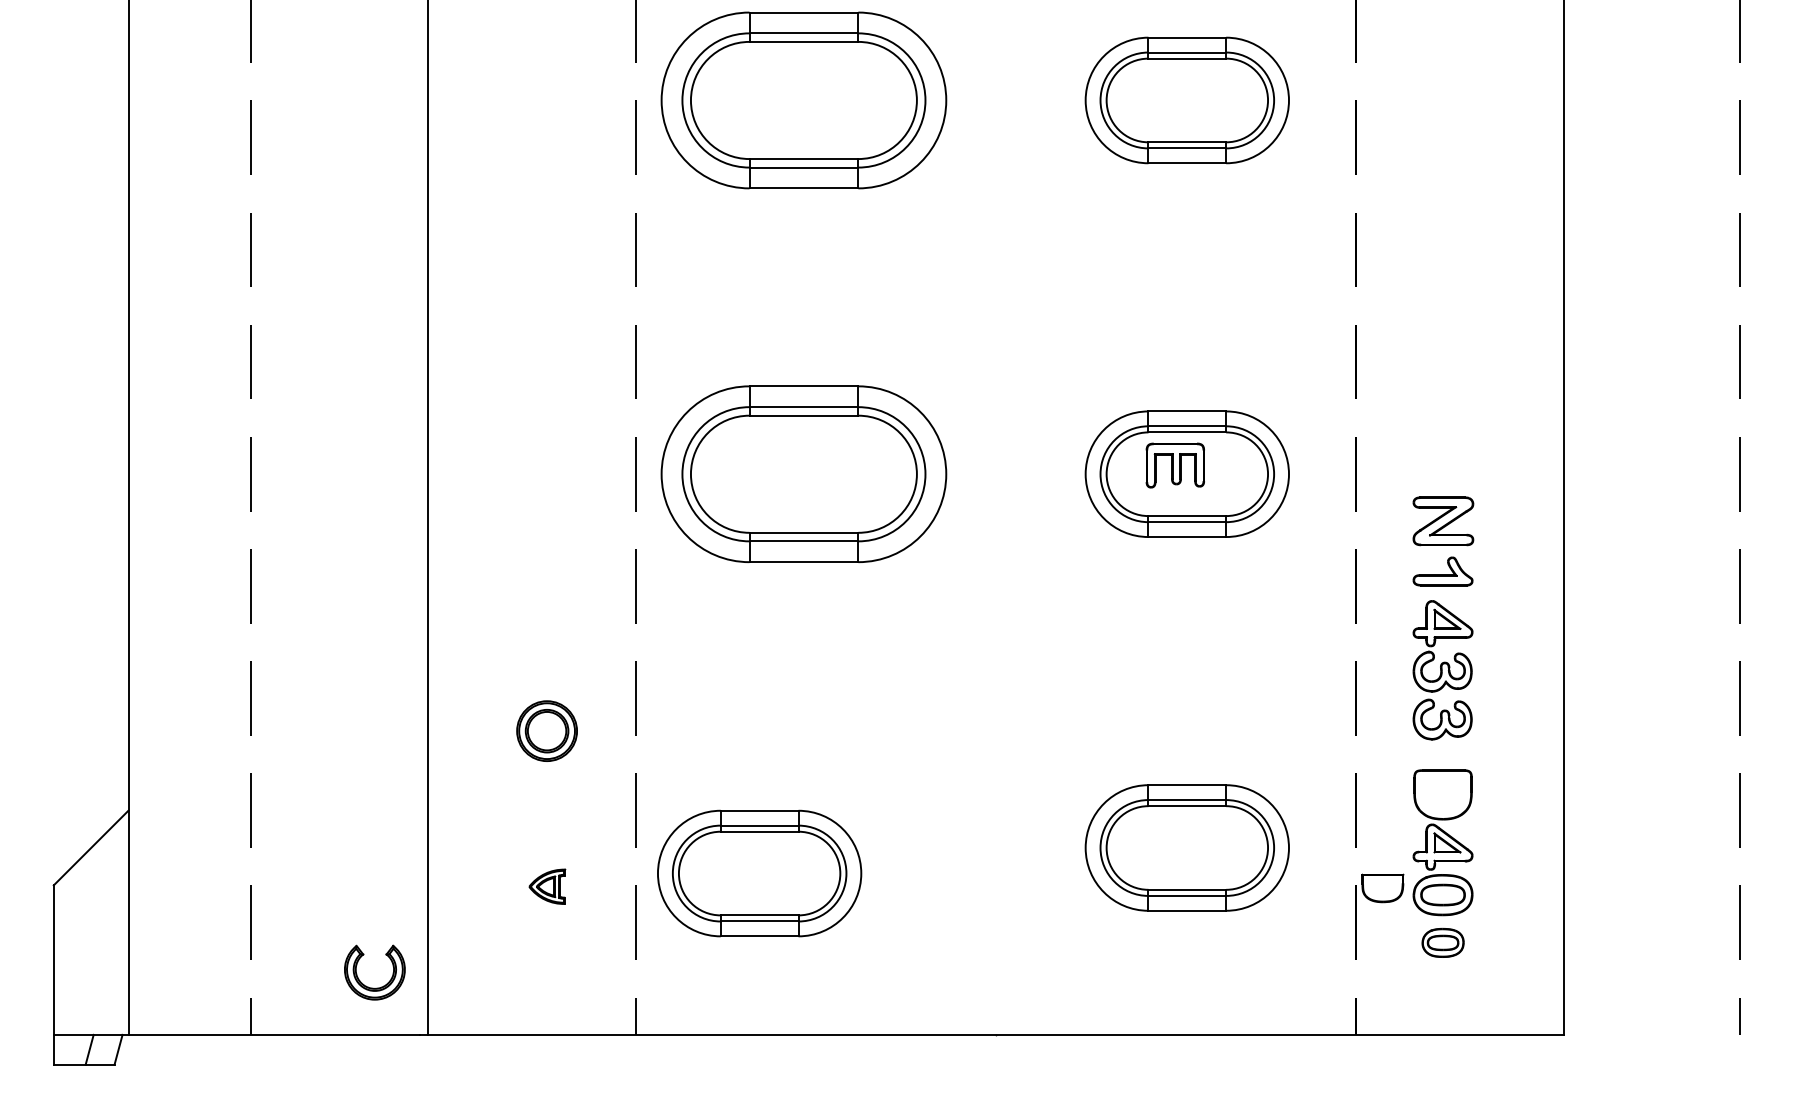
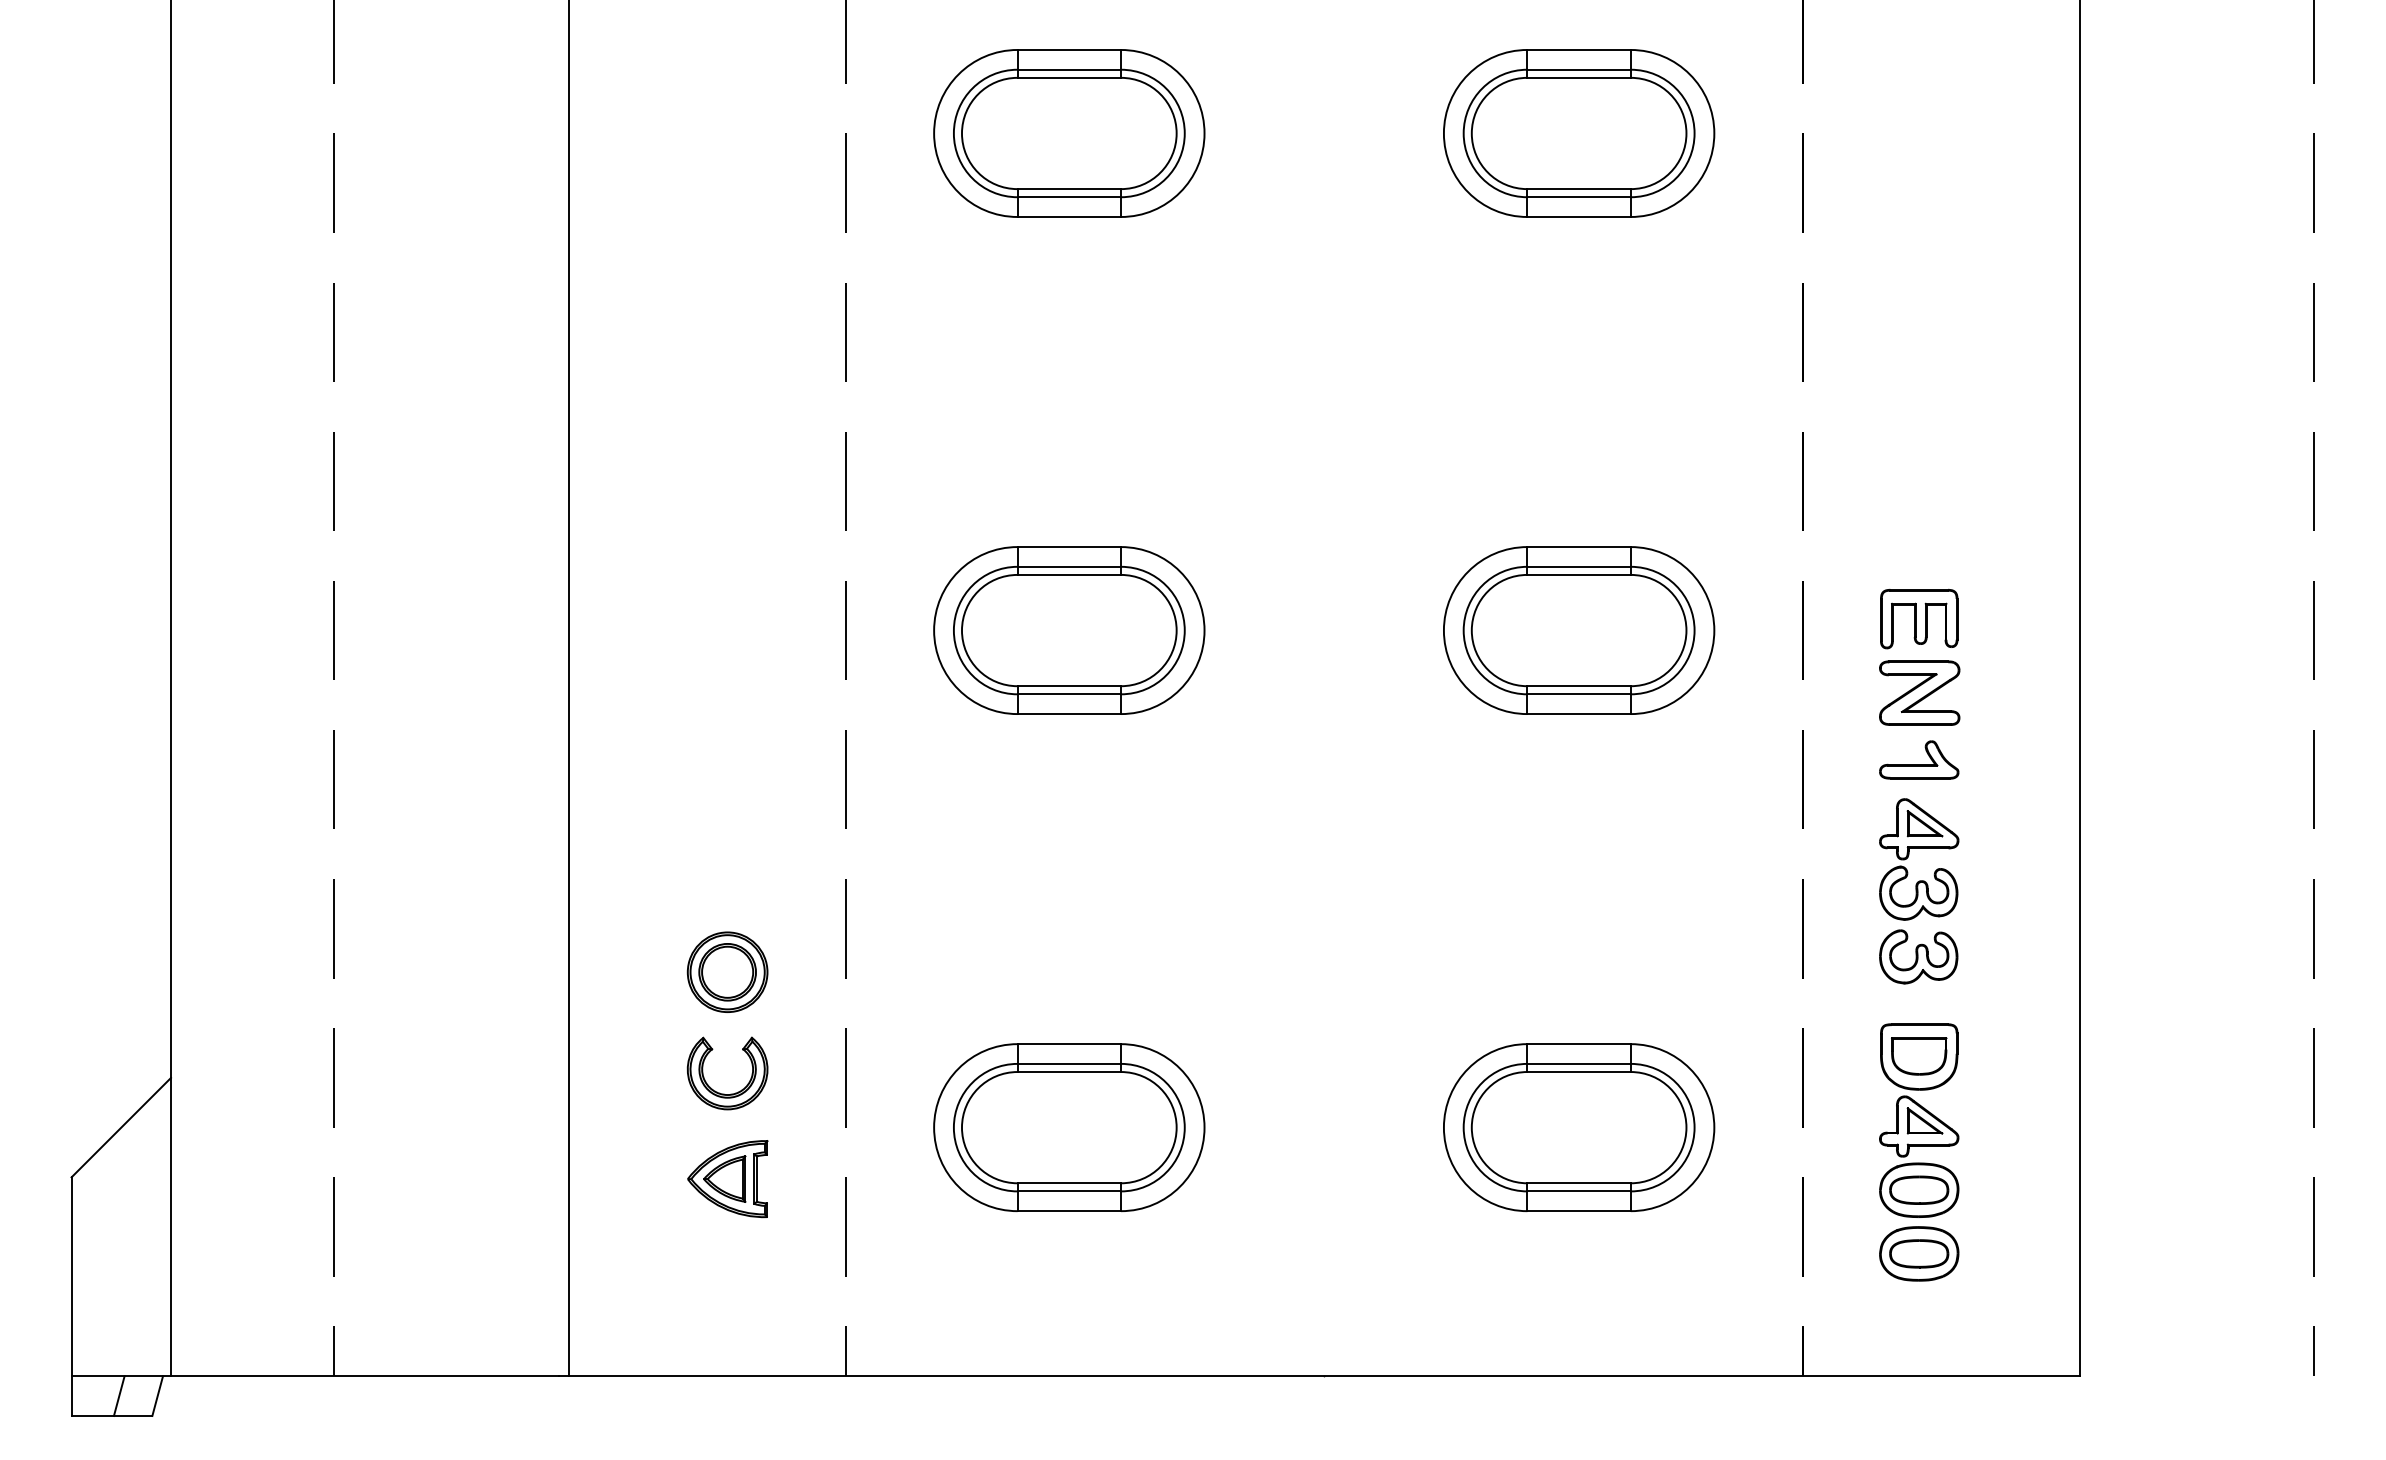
part: (804, 100) -> (1069, 133), size x0.71
part: (1175, 465) -> (1919, 618), moved
part: (804, 474) -> (1069, 630), size x0.71
part: (759, 873) -> (1069, 1127), moved
part: (546, 886) -> (727, 1179), size x1.67
part: (1383, 888) -> (1919, 1056), moved
part: (1443, 942) -> (1919, 1253), size x1.43
part: (372, 987) -> (724, 1093), moved

